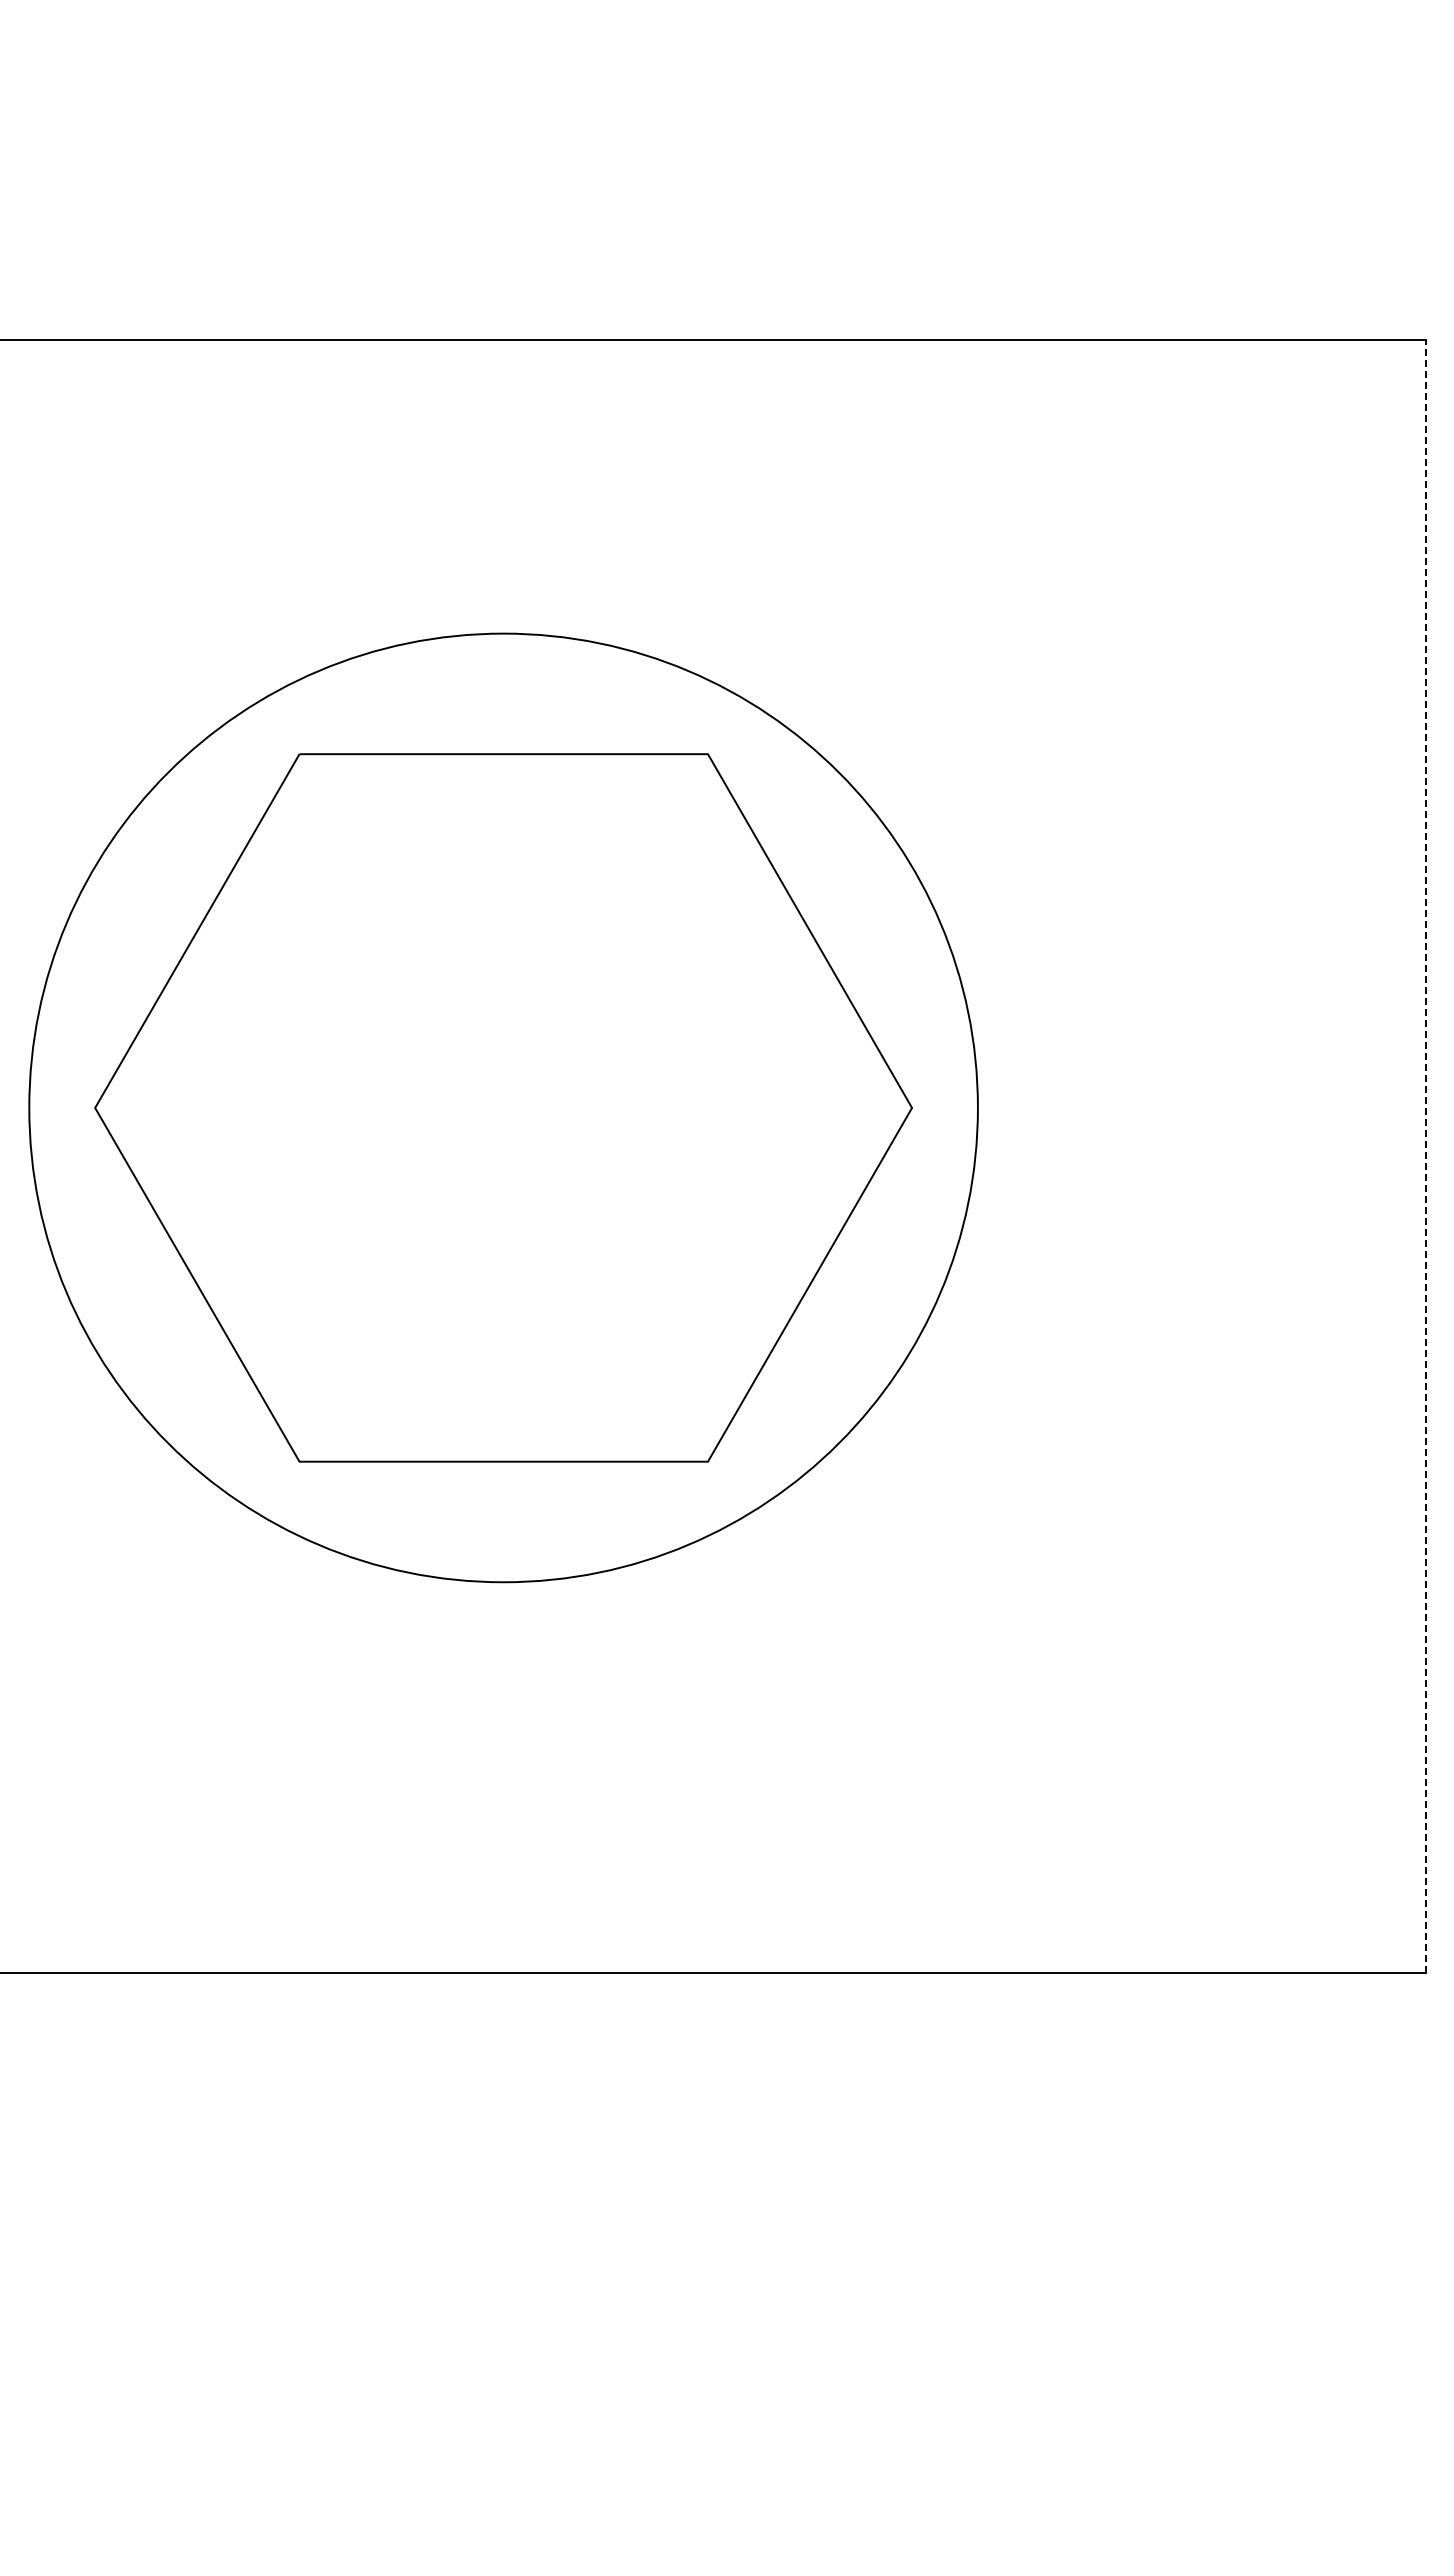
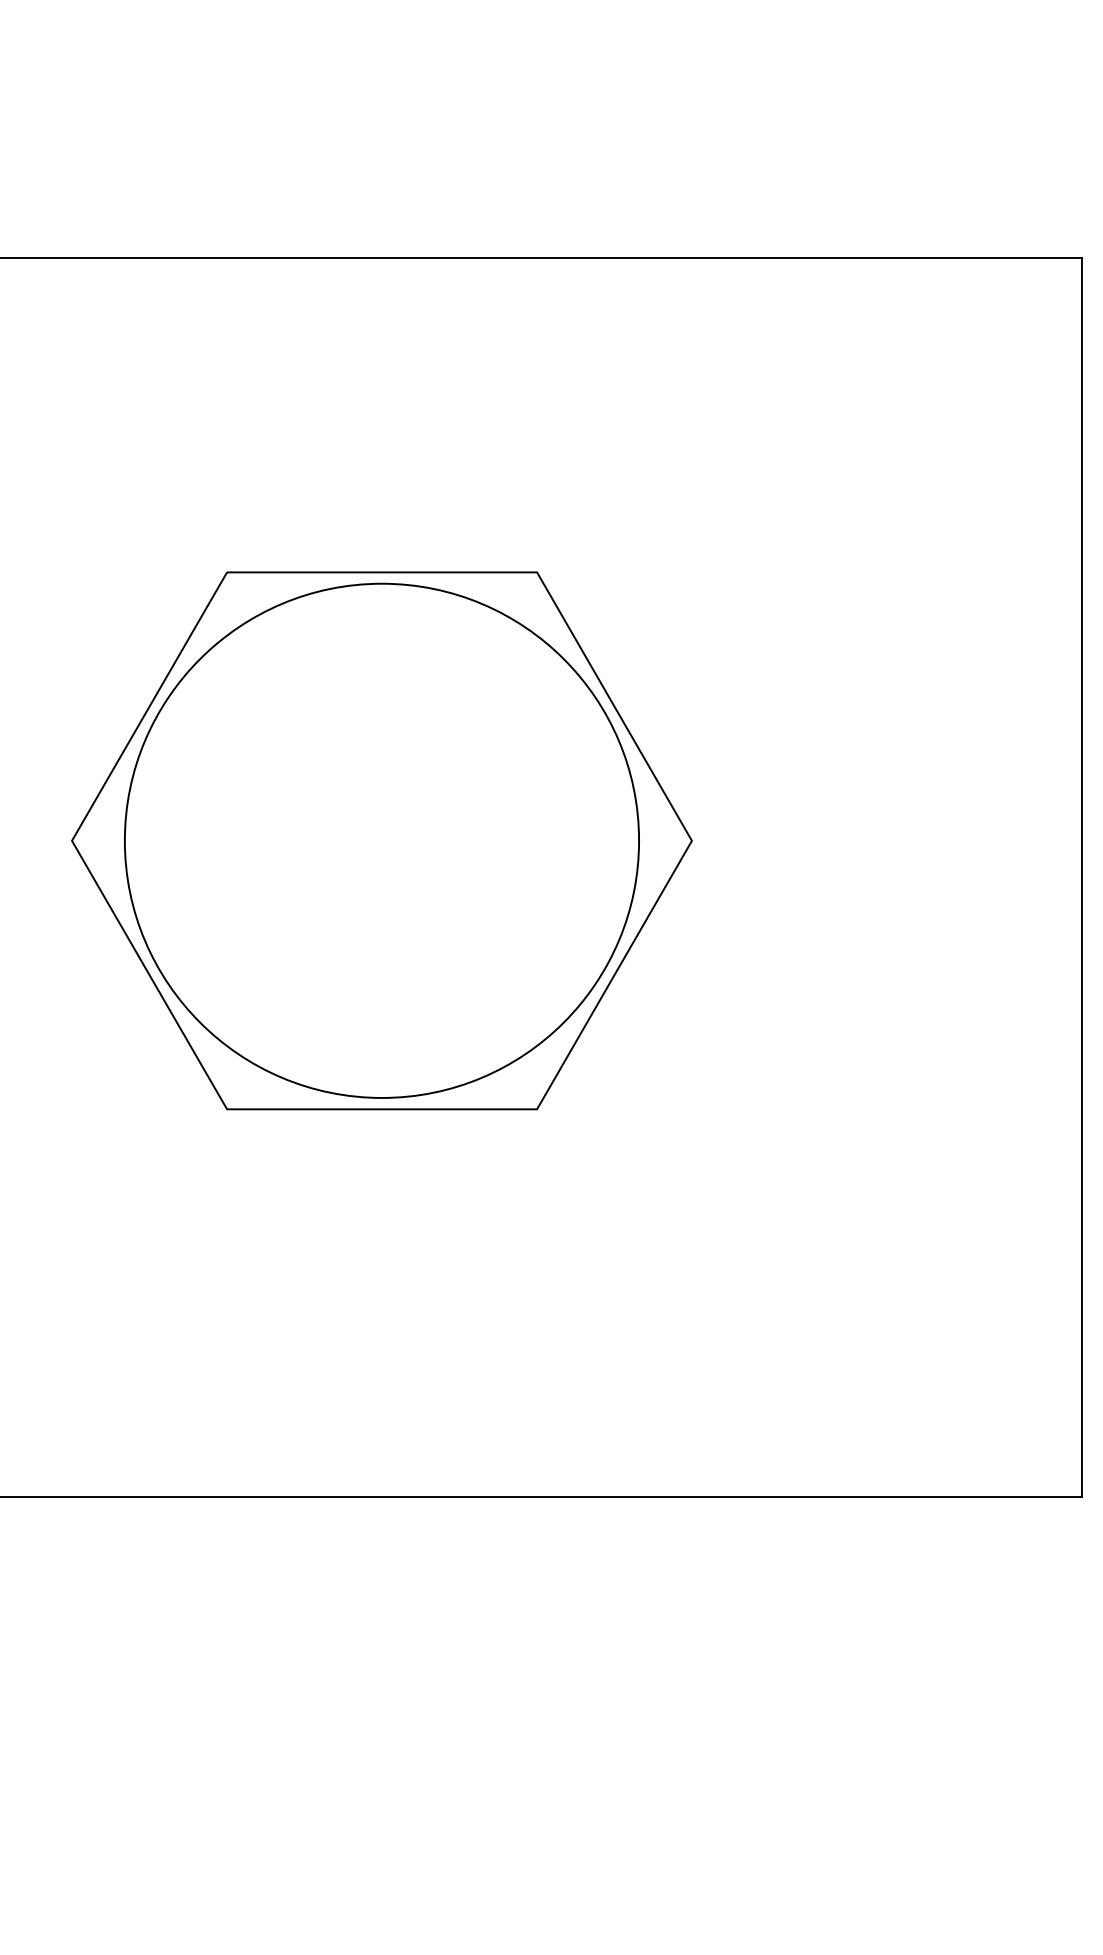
circle: (503, 1107) -> (381, 840), size x0.71
line: (1425, 1155) -> (1081, 876), dashed -> solid

